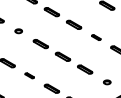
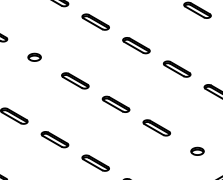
part: (96, 37) -> (177, 68), size x1.67
part: (29, 75) -> (54, 138), size x1.67

